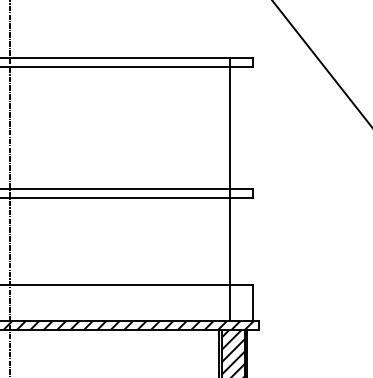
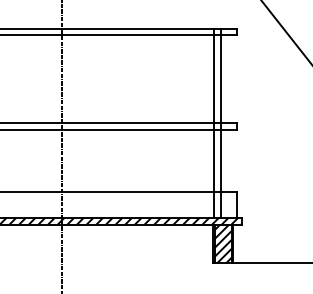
line: (219, 188) -> (213, 122), added

